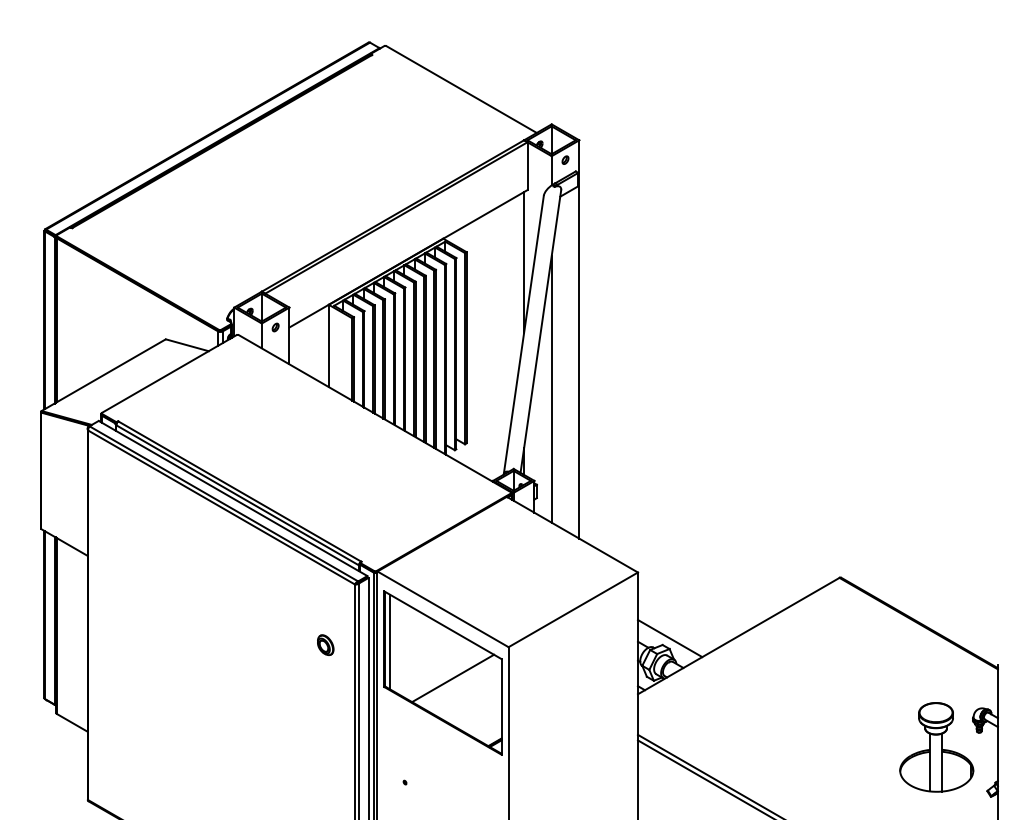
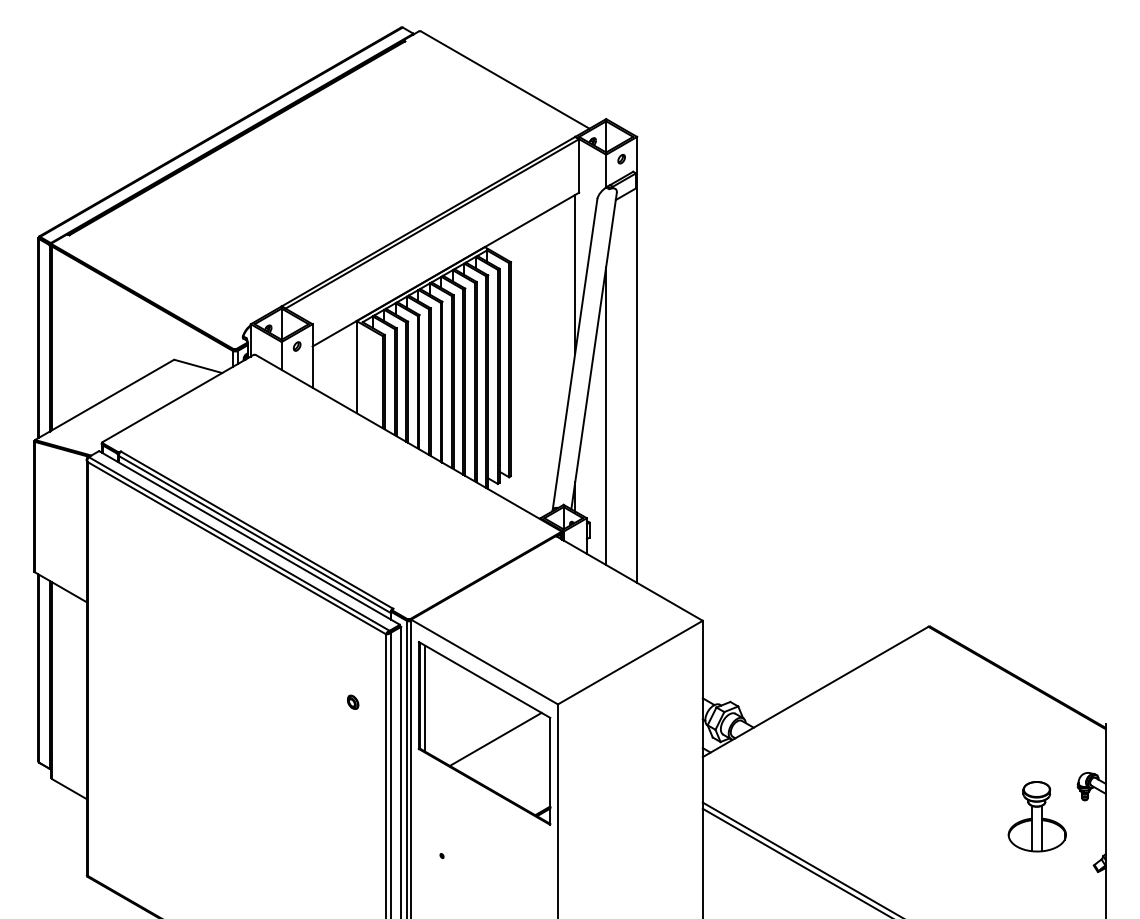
line: (669, 638) -> (738, 694), removed
part: (325, 645) -> (352, 702), size x0.6
part: (936, 747) -> (1037, 816), size x0.7

